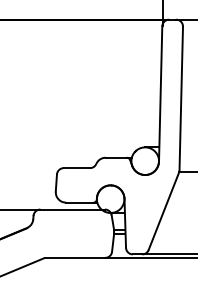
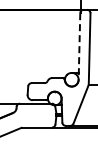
line: (160, 95) -> (79, 47), solid -> dashed

